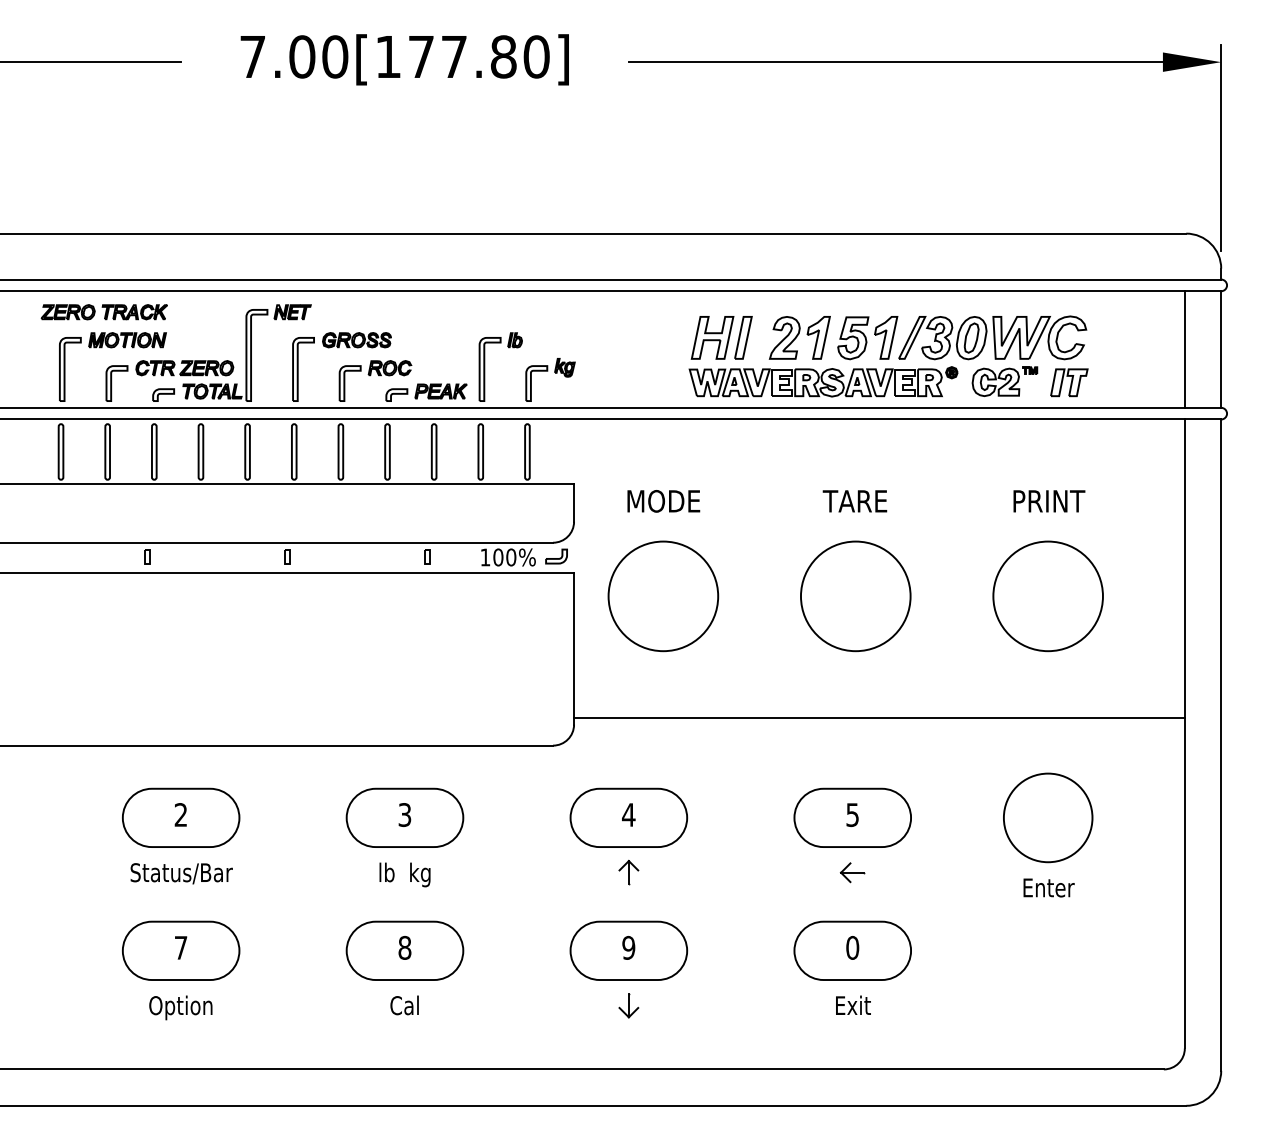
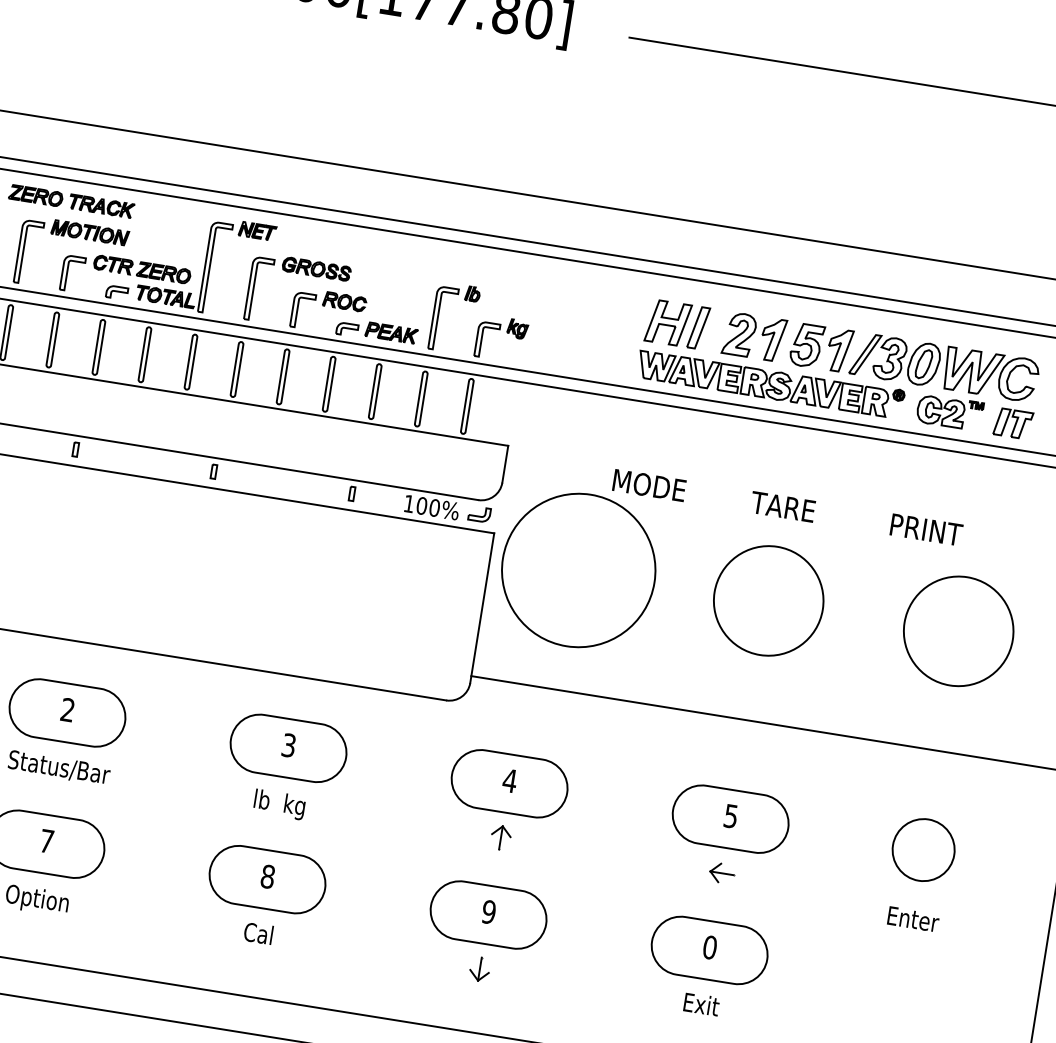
text: (663, 501) -> (649, 485), moved
text: (1049, 501) -> (926, 530), moved
circle: (663, 596) -> (578, 570), size x1.4
circle: (1047, 817) -> (923, 849), size x0.7

